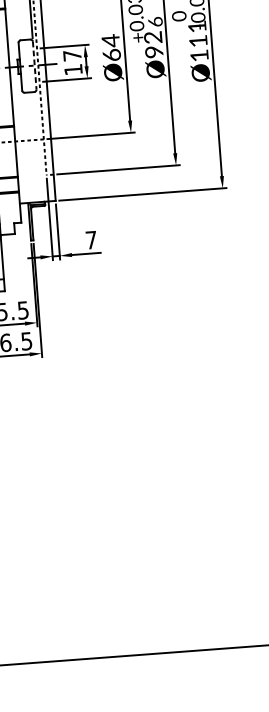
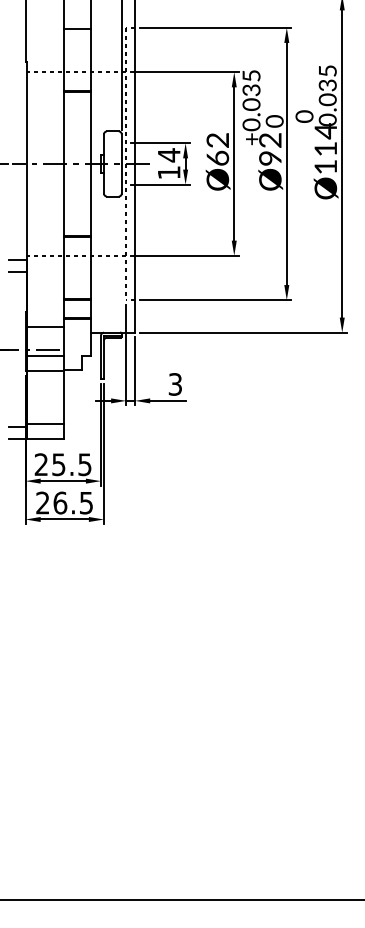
text: (154, 22) -> (273, 121), 6 -> 0
text: (197, 27) -> (325, 131), Ø111 -> Ø114
text: (110, 40) -> (217, 140), Ø64 -> Ø62
text: (72, 55) -> (169, 155), 17 -> 14
line: (34, 66) -> (121, 164), dashed -> solid
text: (90, 240) -> (174, 384), 7 -> 3

